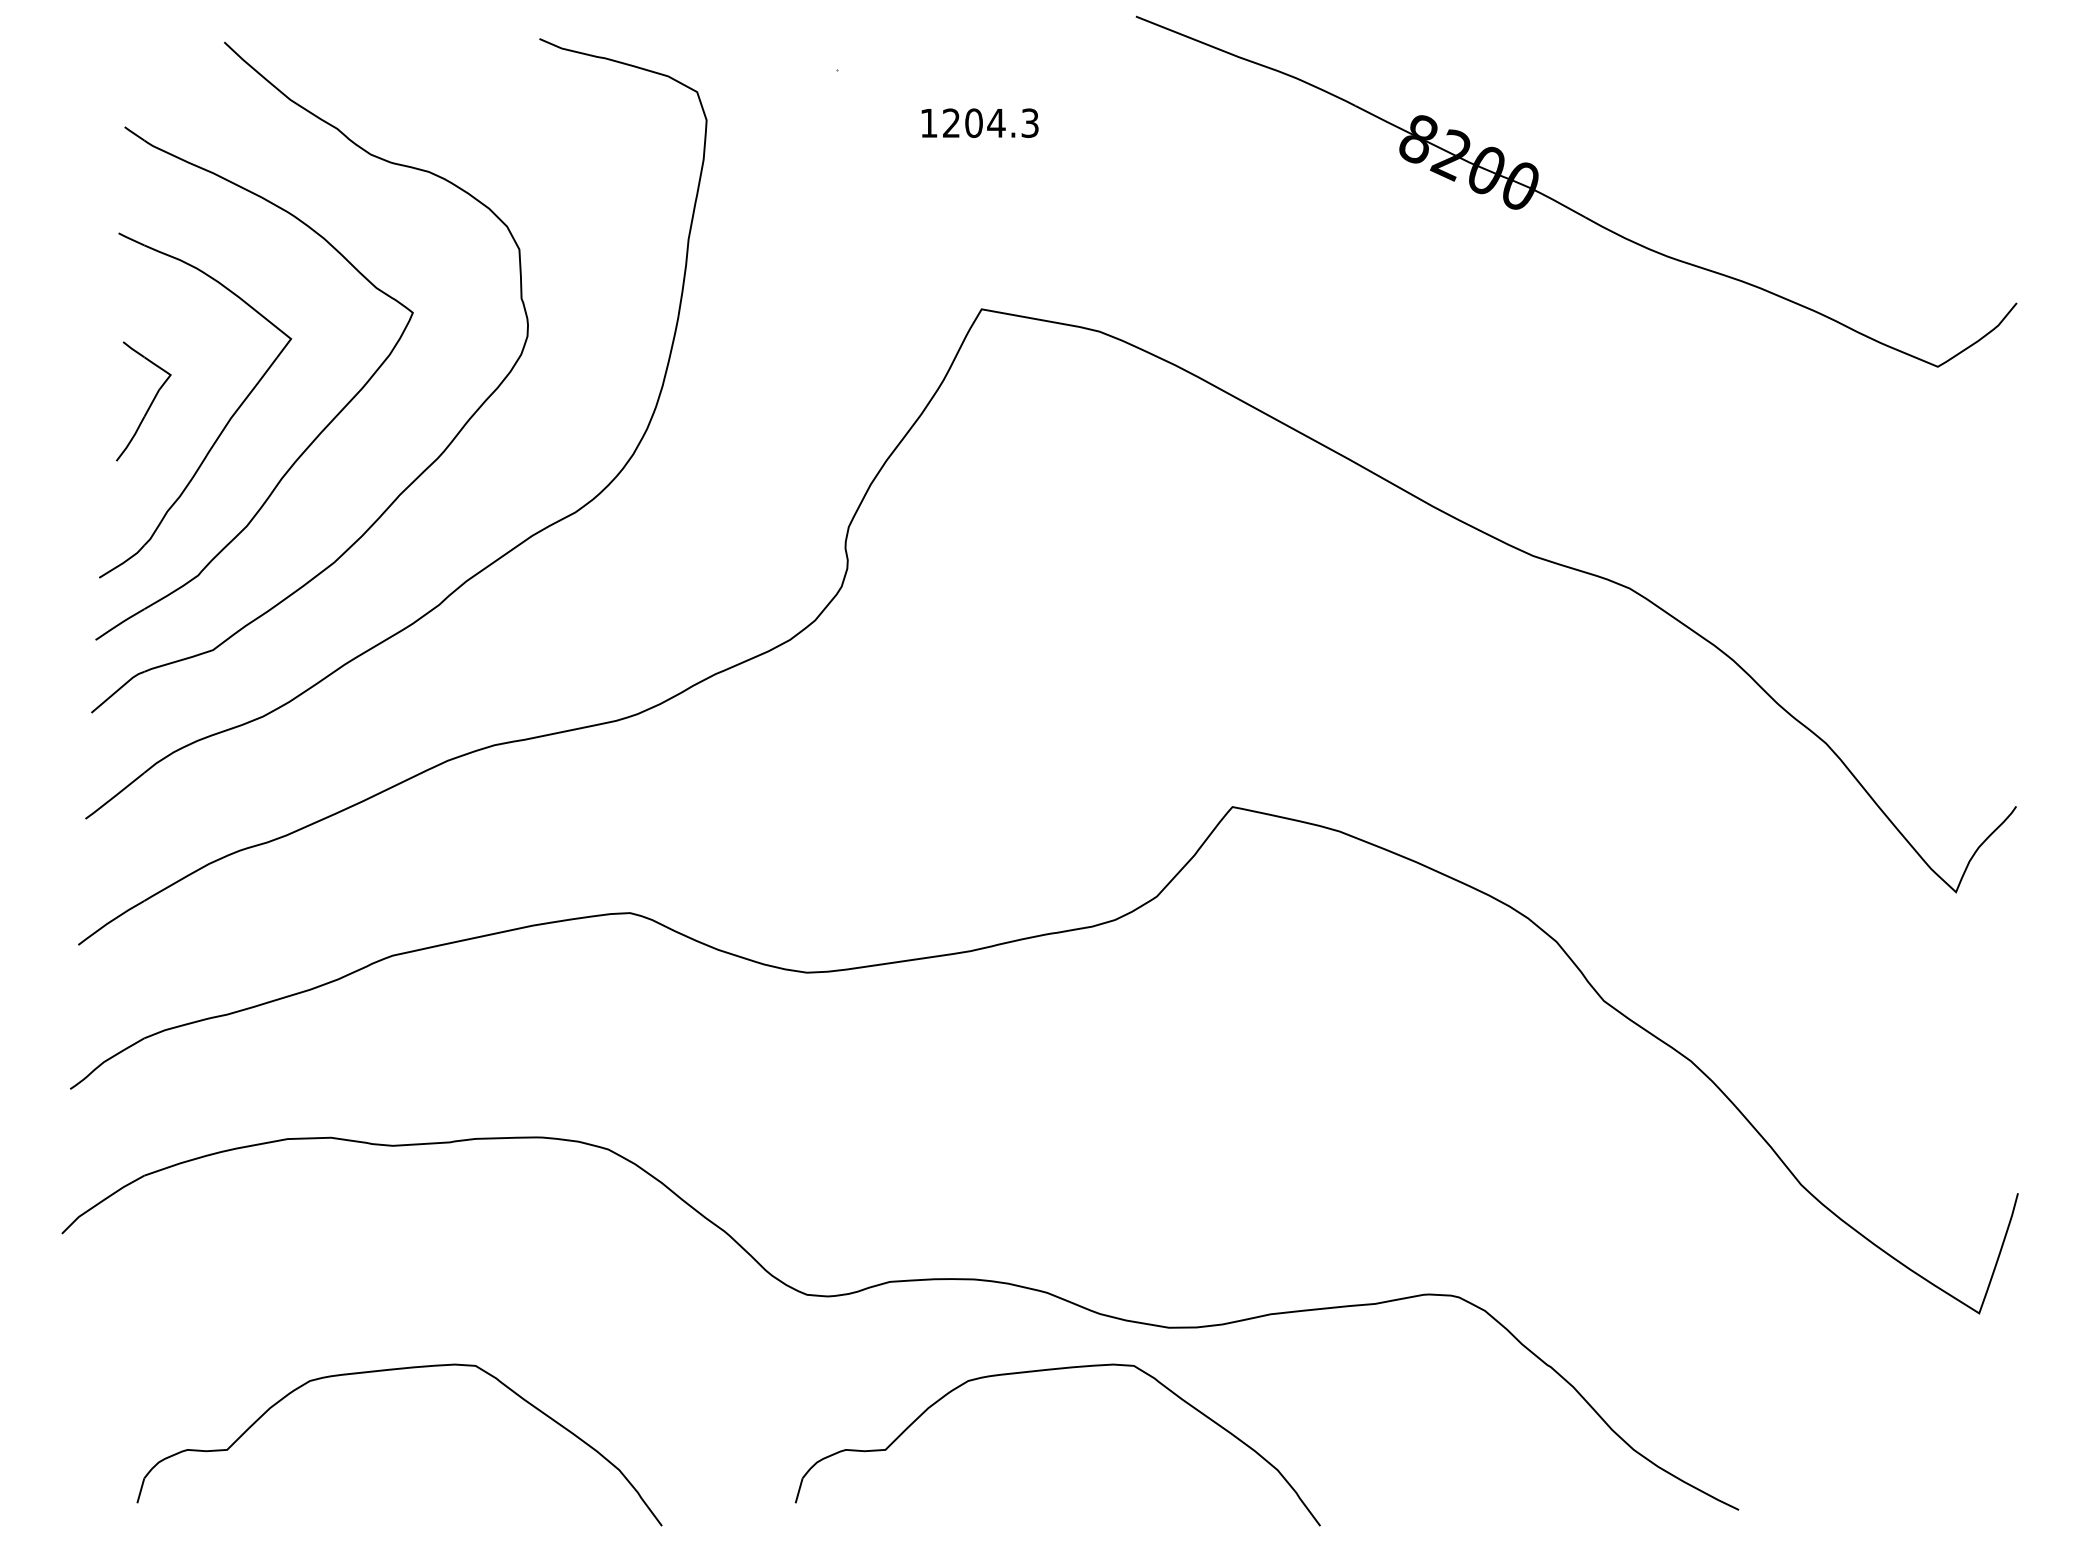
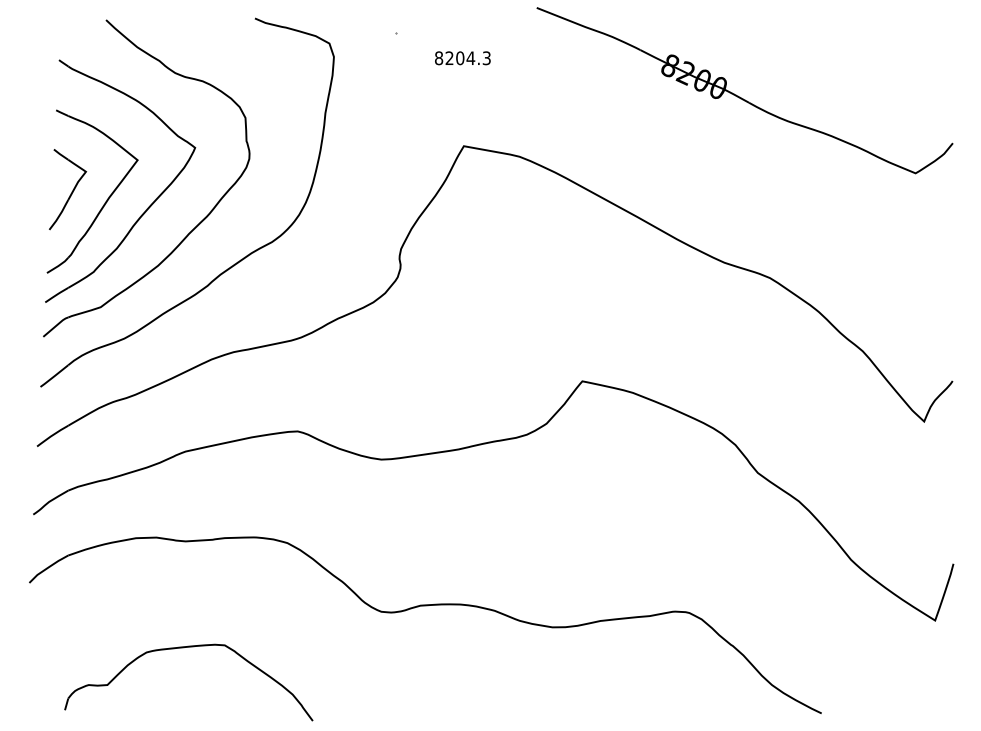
text: (930, 123) -> (439, 58), 1204.3 -> 8204.3
part: (144, 400) -> (68, 189), size x1.43
part: (1046, 1372) -> (494, 648), removed

